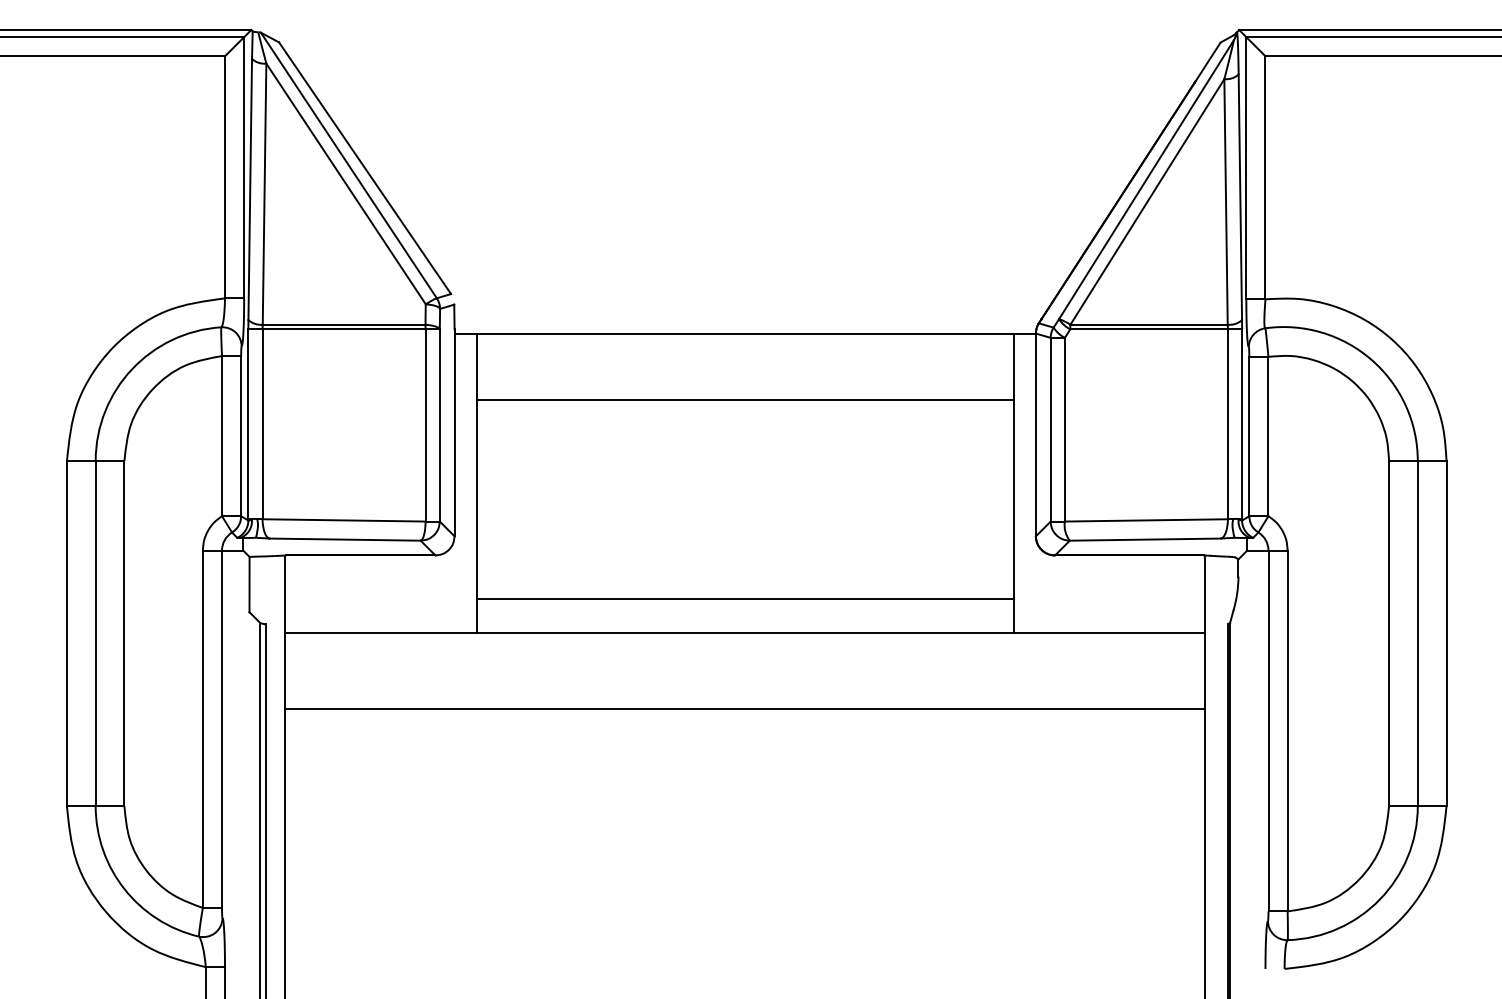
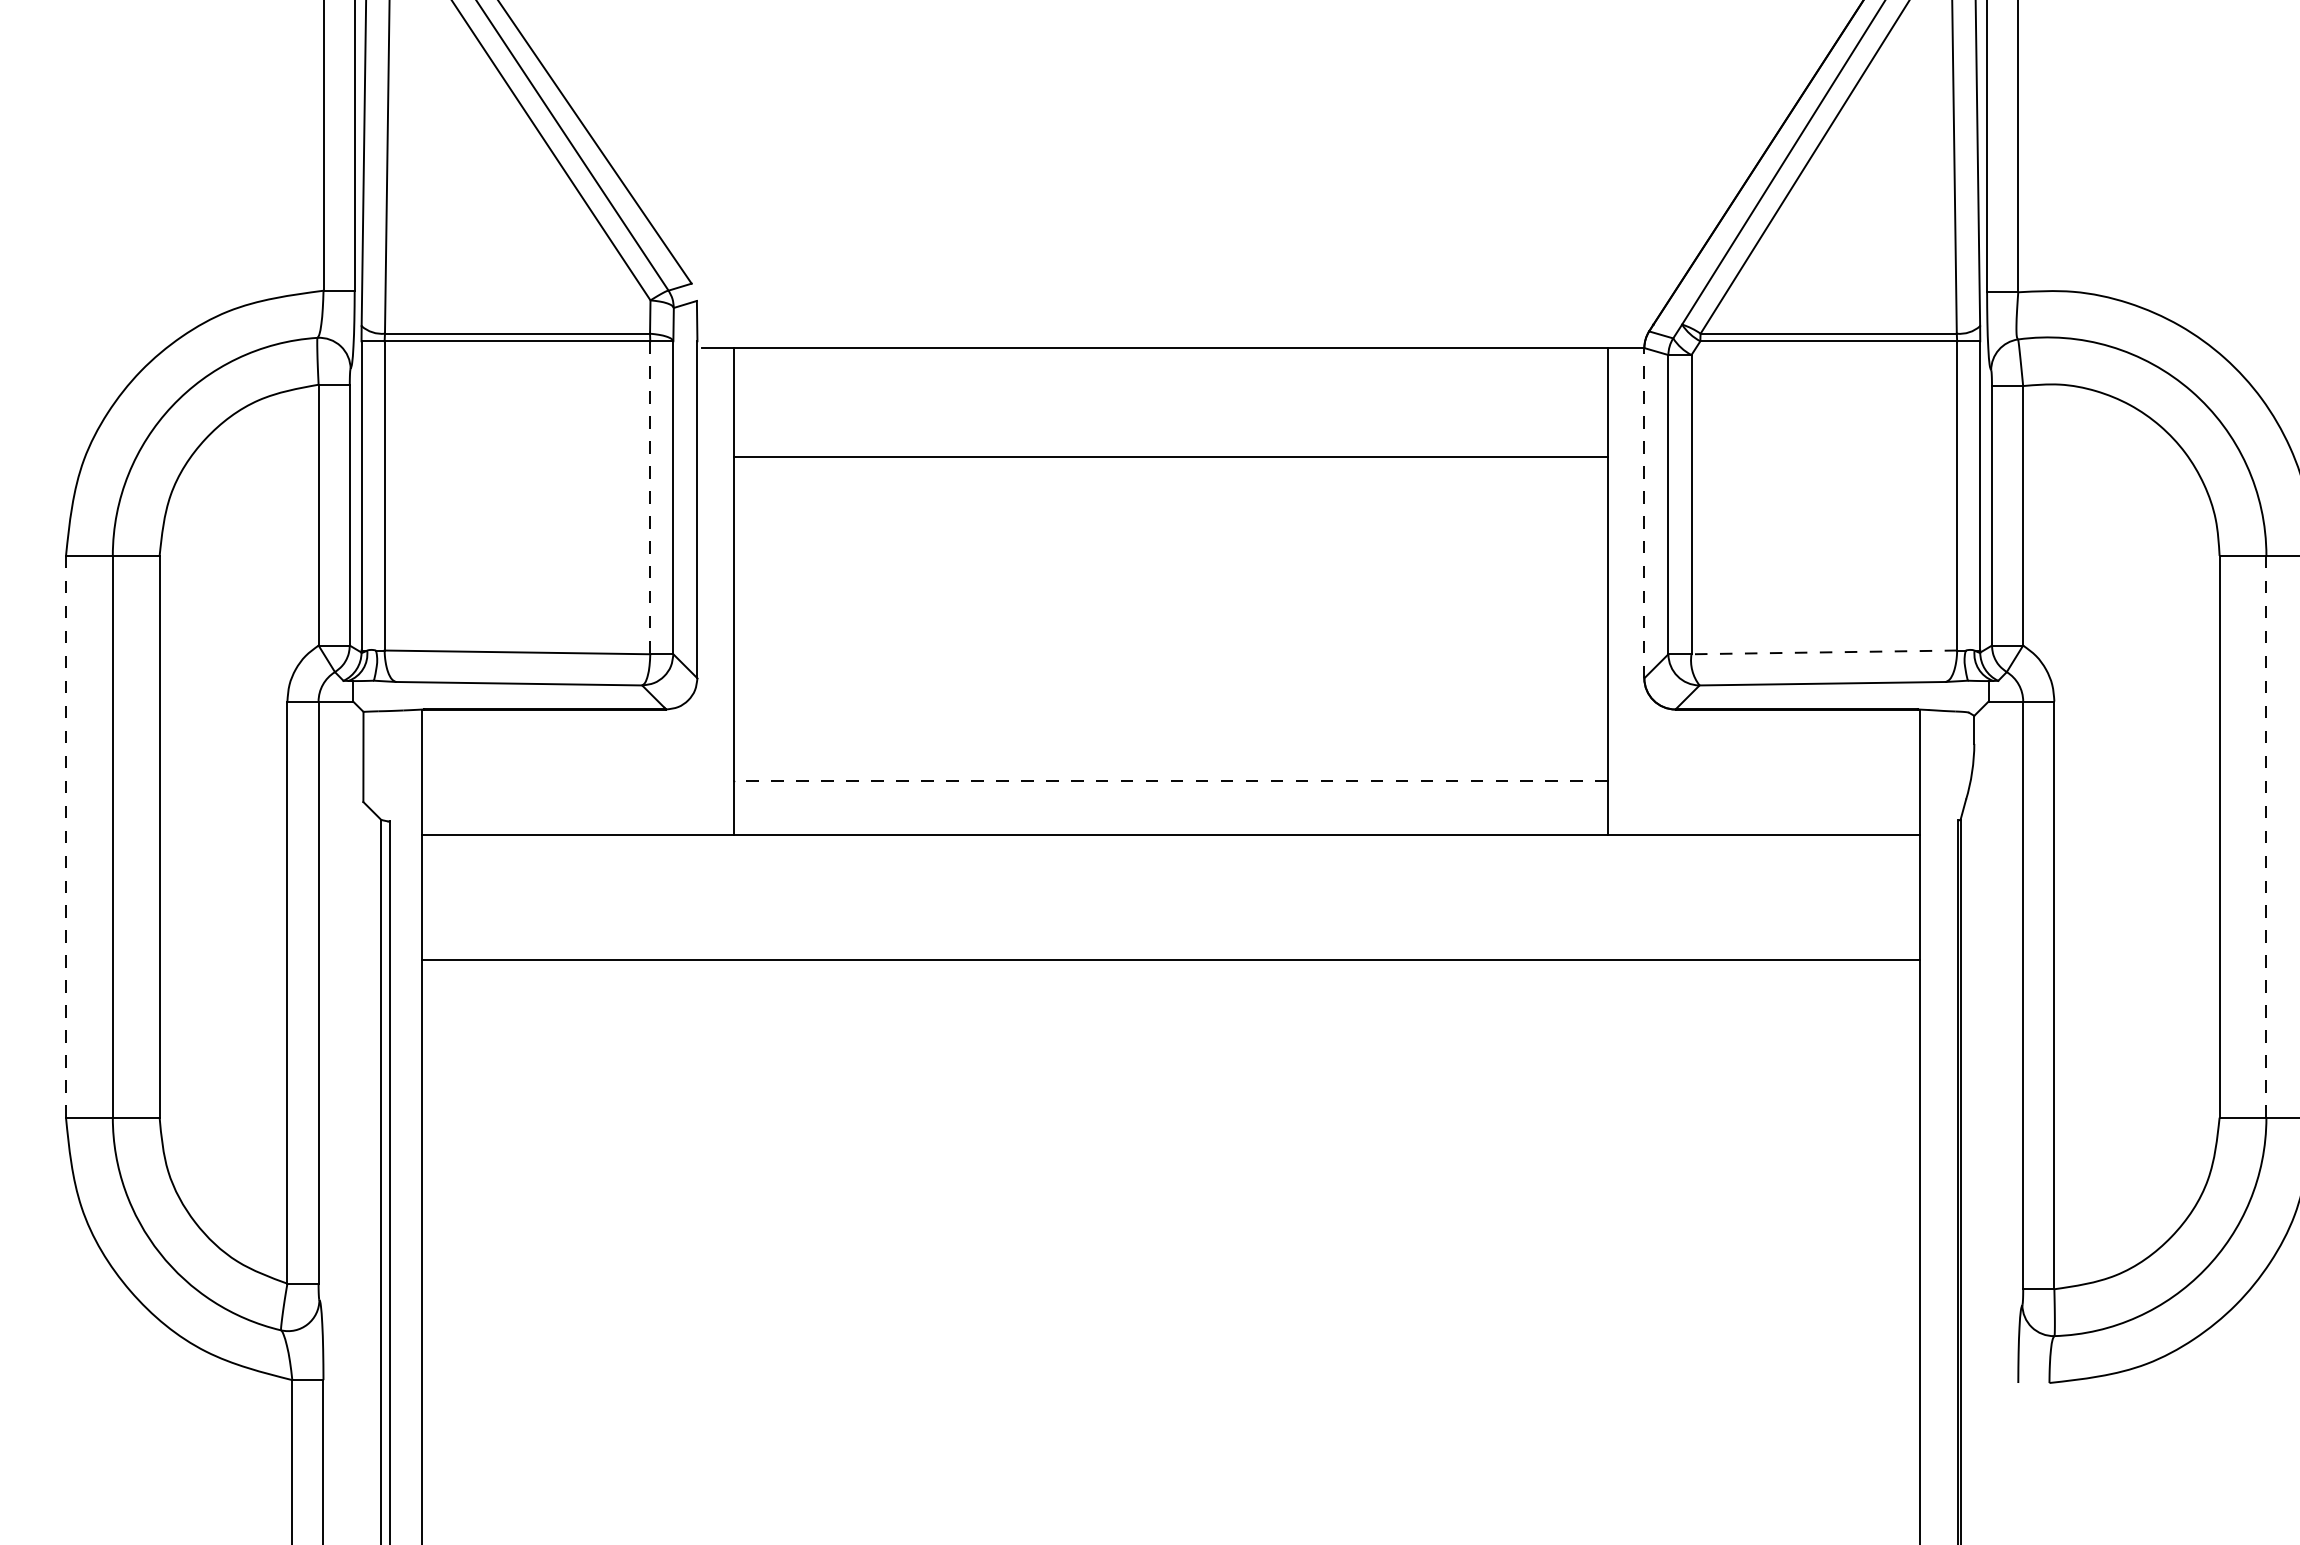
line: (425, 425) -> (650, 497), solid -> dashed
line: (1035, 434) -> (1643, 512), solid -> dashed
line: (1146, 520) -> (1824, 652), solid -> dashed
line: (744, 599) -> (1169, 781), solid -> dashed
line: (66, 633) -> (65, 836), solid -> dashed
line: (1417, 633) -> (2265, 836), solid -> dashed

